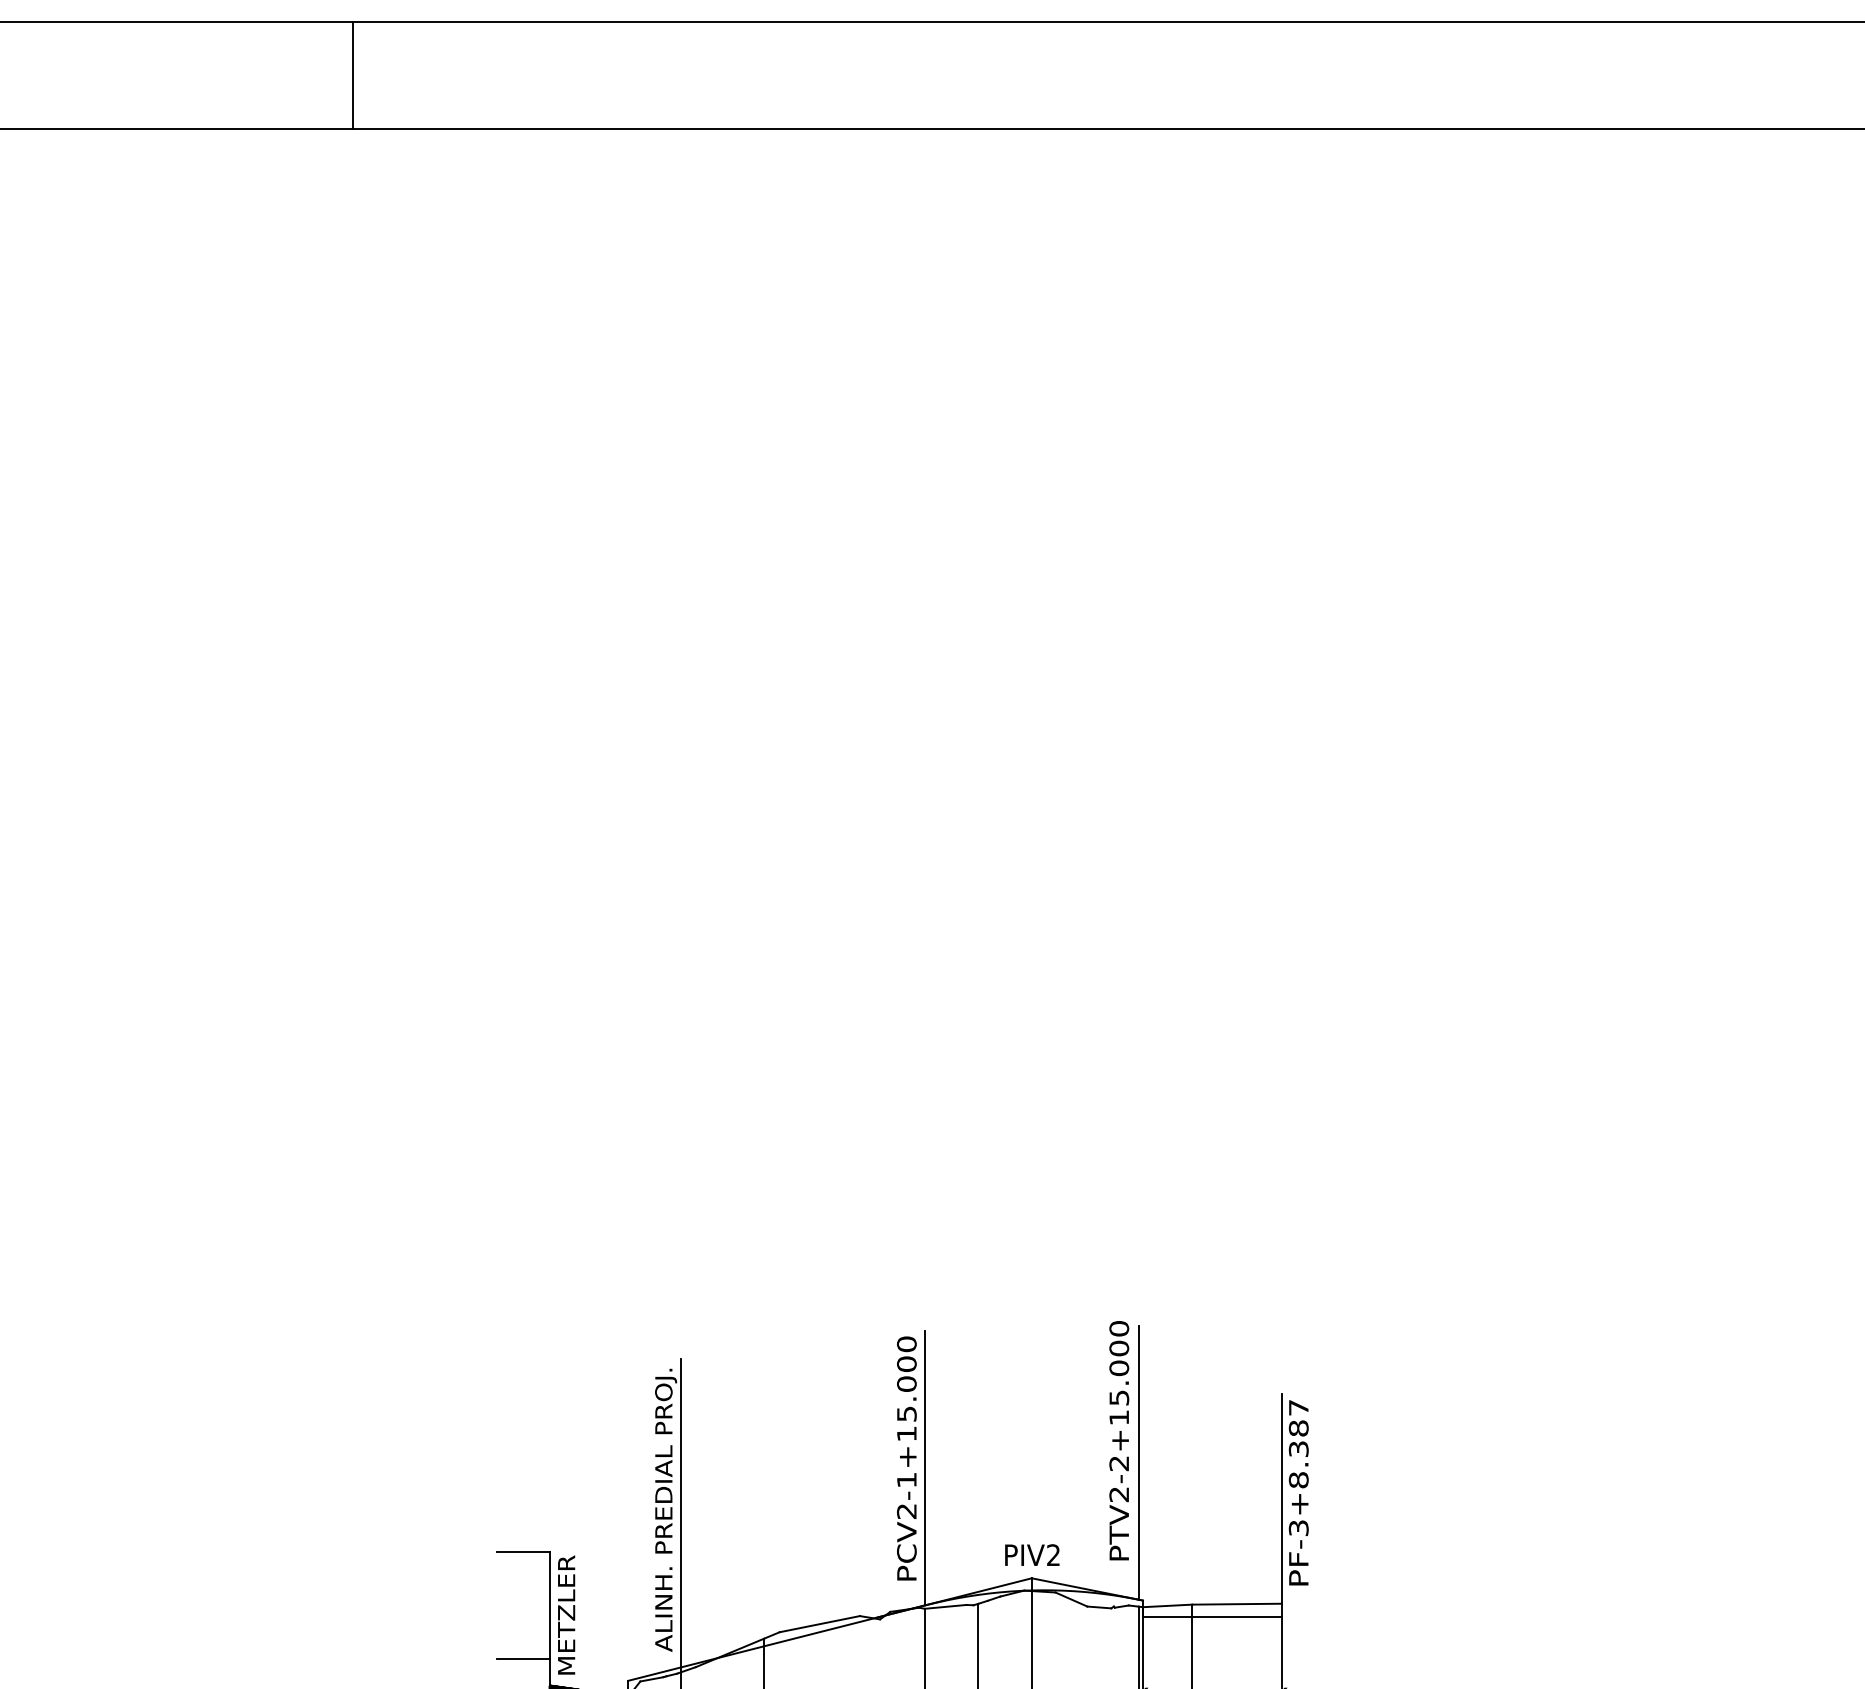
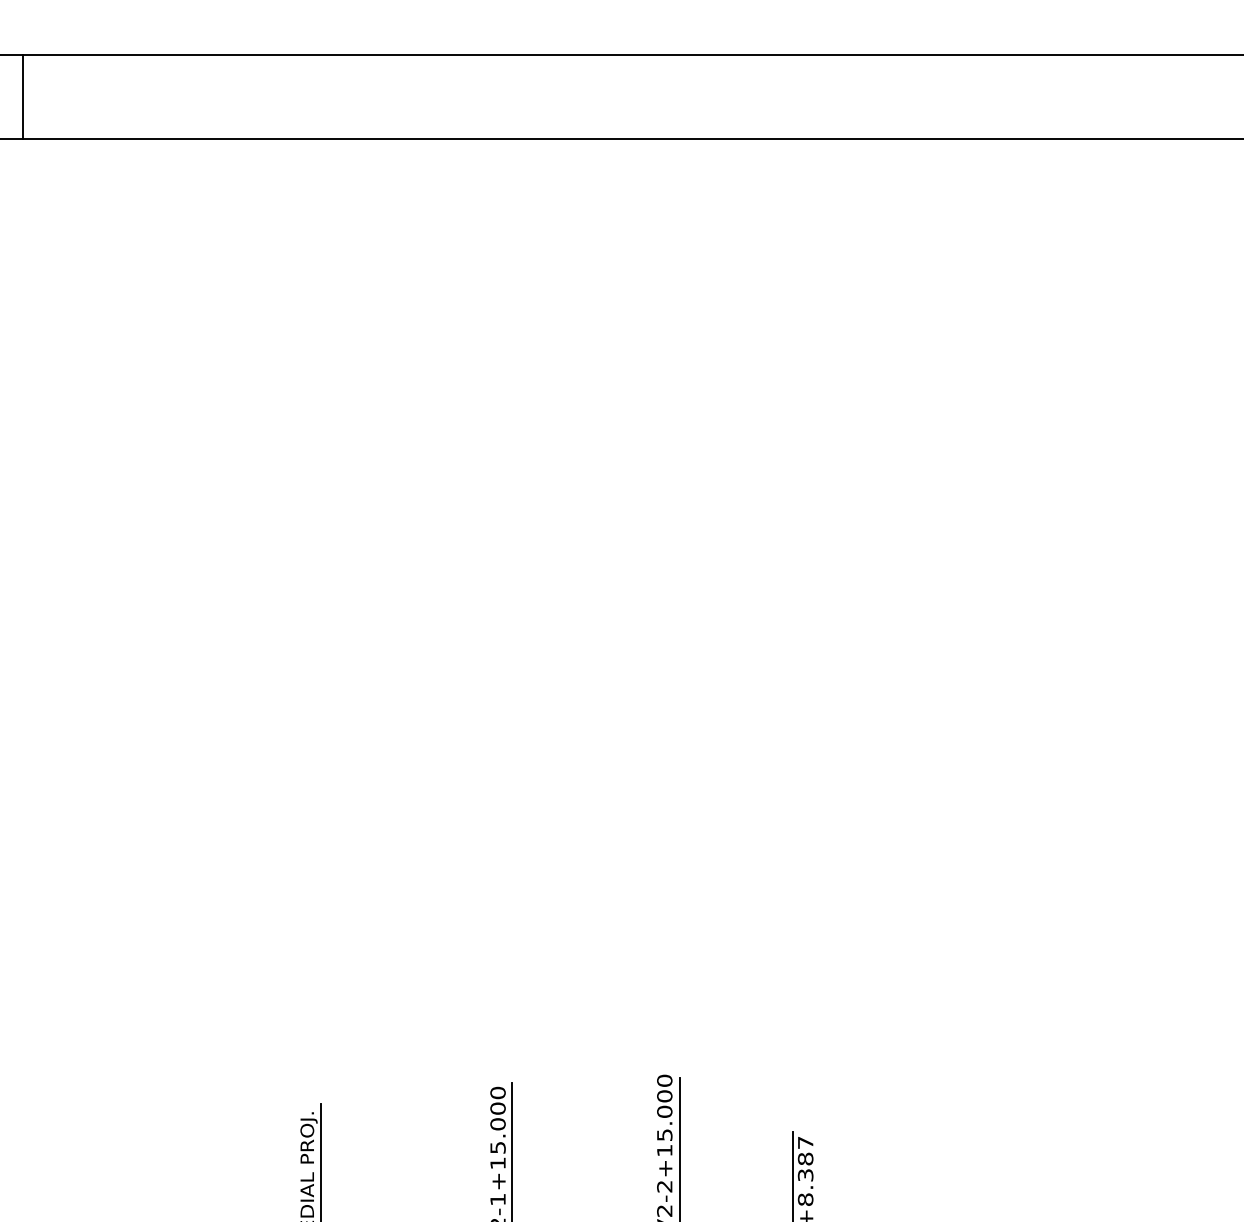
line: (353, 74) -> (22, 96), moved

